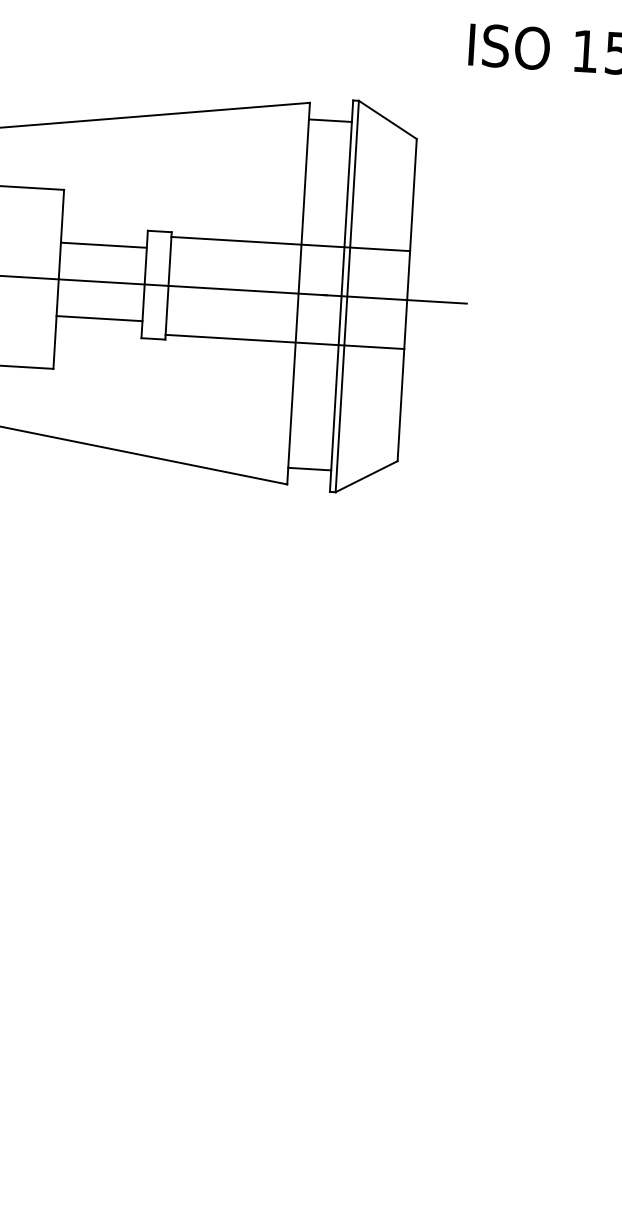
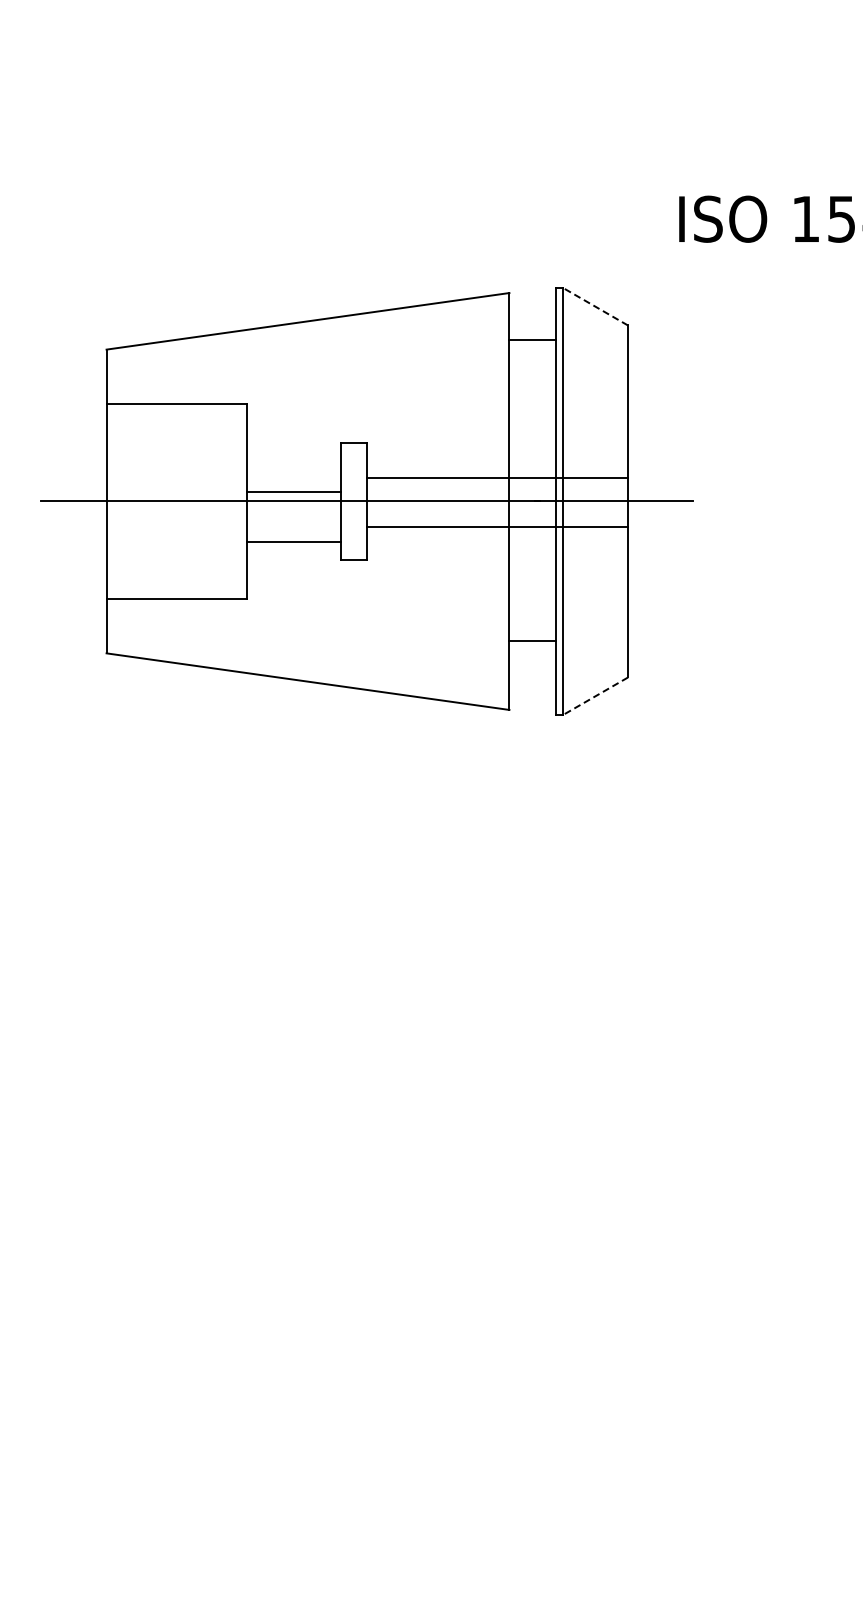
line: (388, 119) -> (595, 306), solid -> dashed
line: (330, 120) -> (532, 340), moved
line: (290, 244) -> (497, 478), moved
line: (104, 245) -> (294, 492), moved
line: (284, 341) -> (497, 526), moved
line: (309, 468) -> (532, 640), moved
line: (366, 476) -> (595, 696), solid -> dashed

